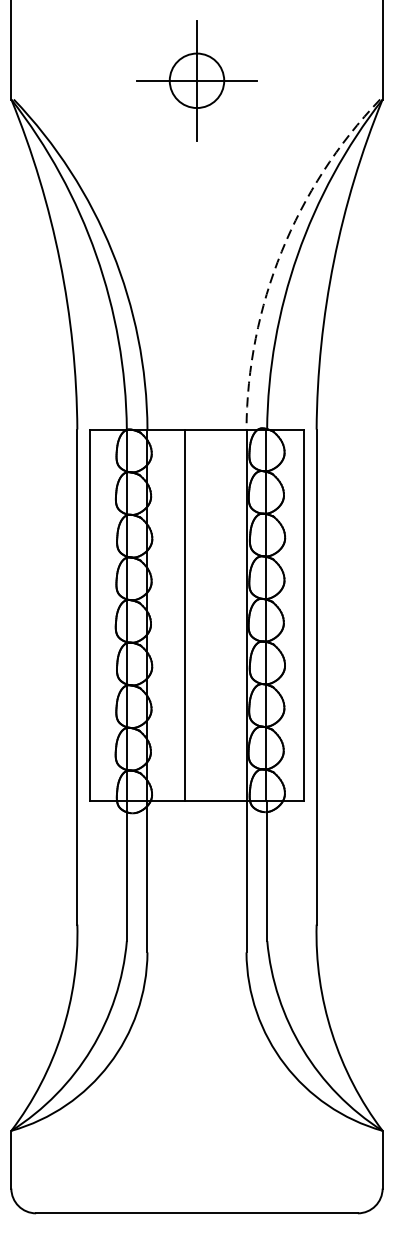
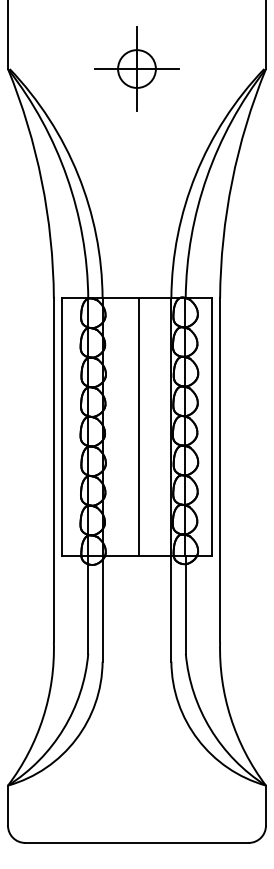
part: (196, 80) -> (136, 68), moved
arc: (281, 251) -> (195, 174), dashed -> solid
line: (184, 615) -> (138, 427), moved

